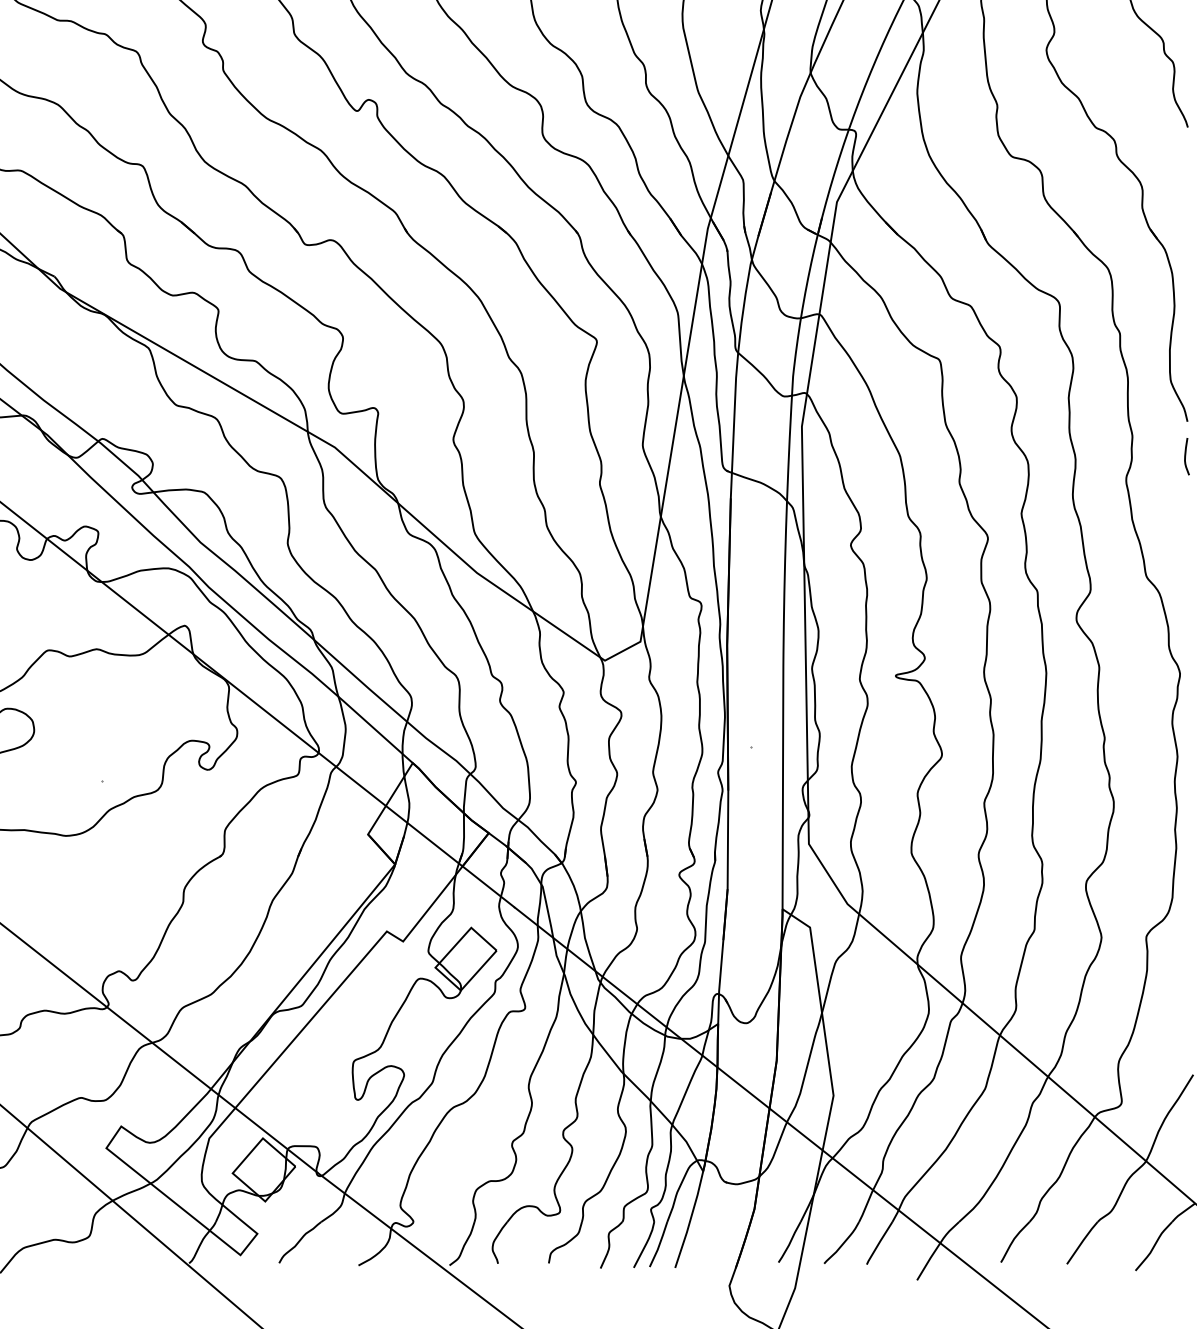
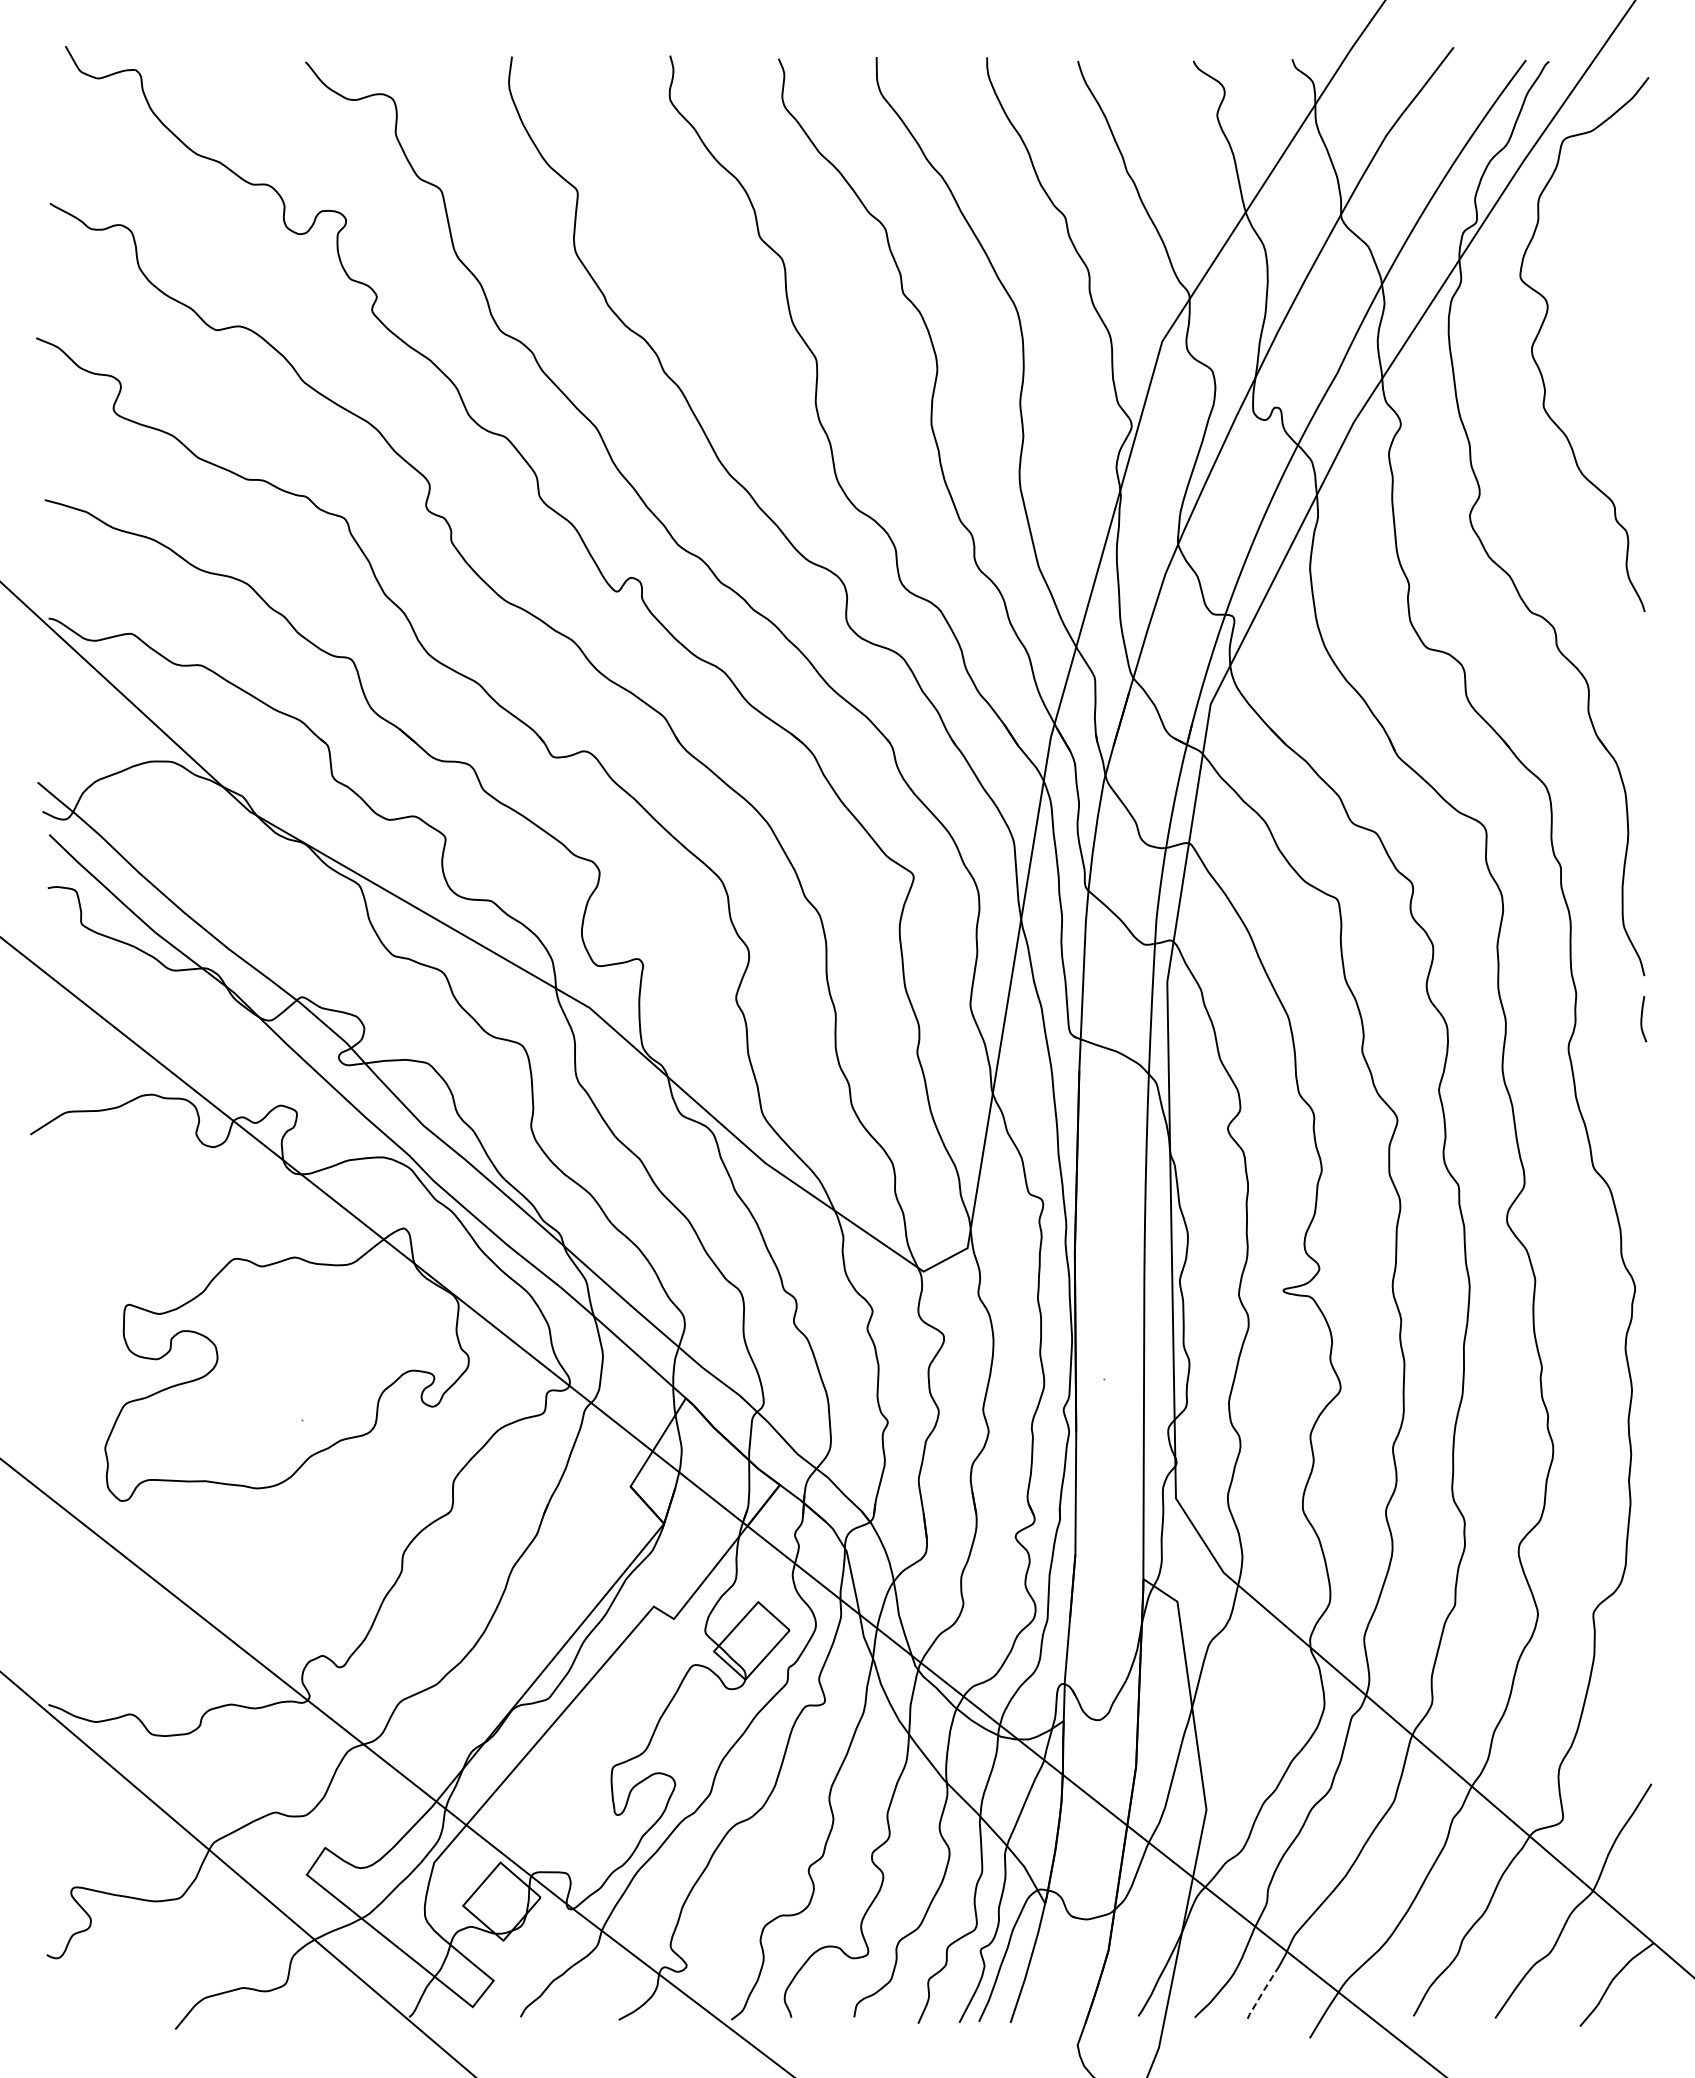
line: (878, 1243) -> (1262, 1992), solid -> dashed

